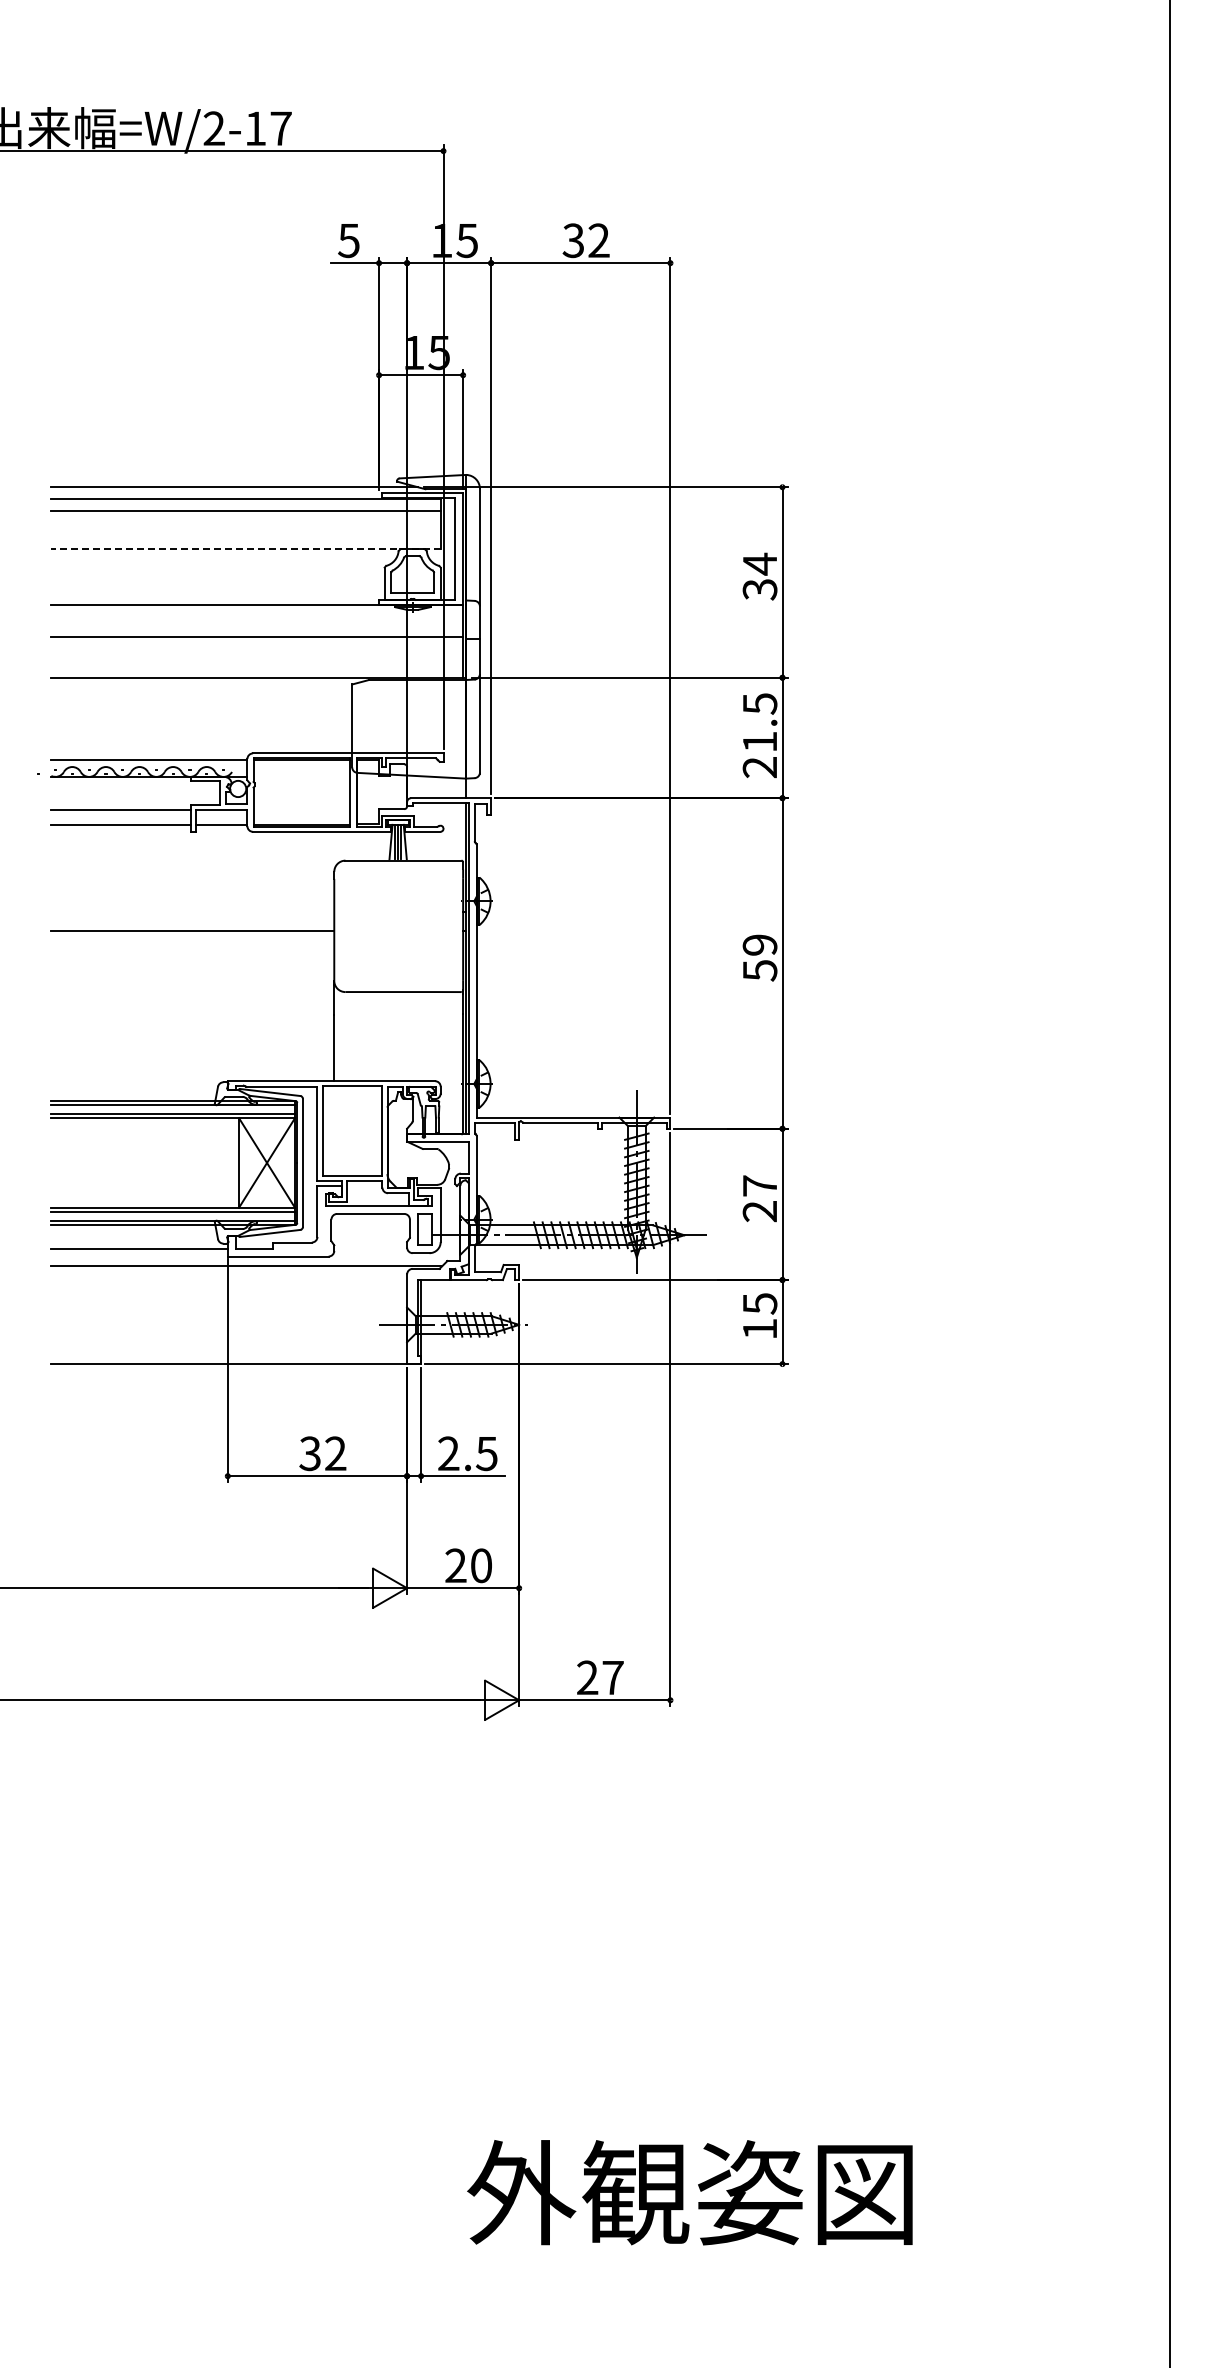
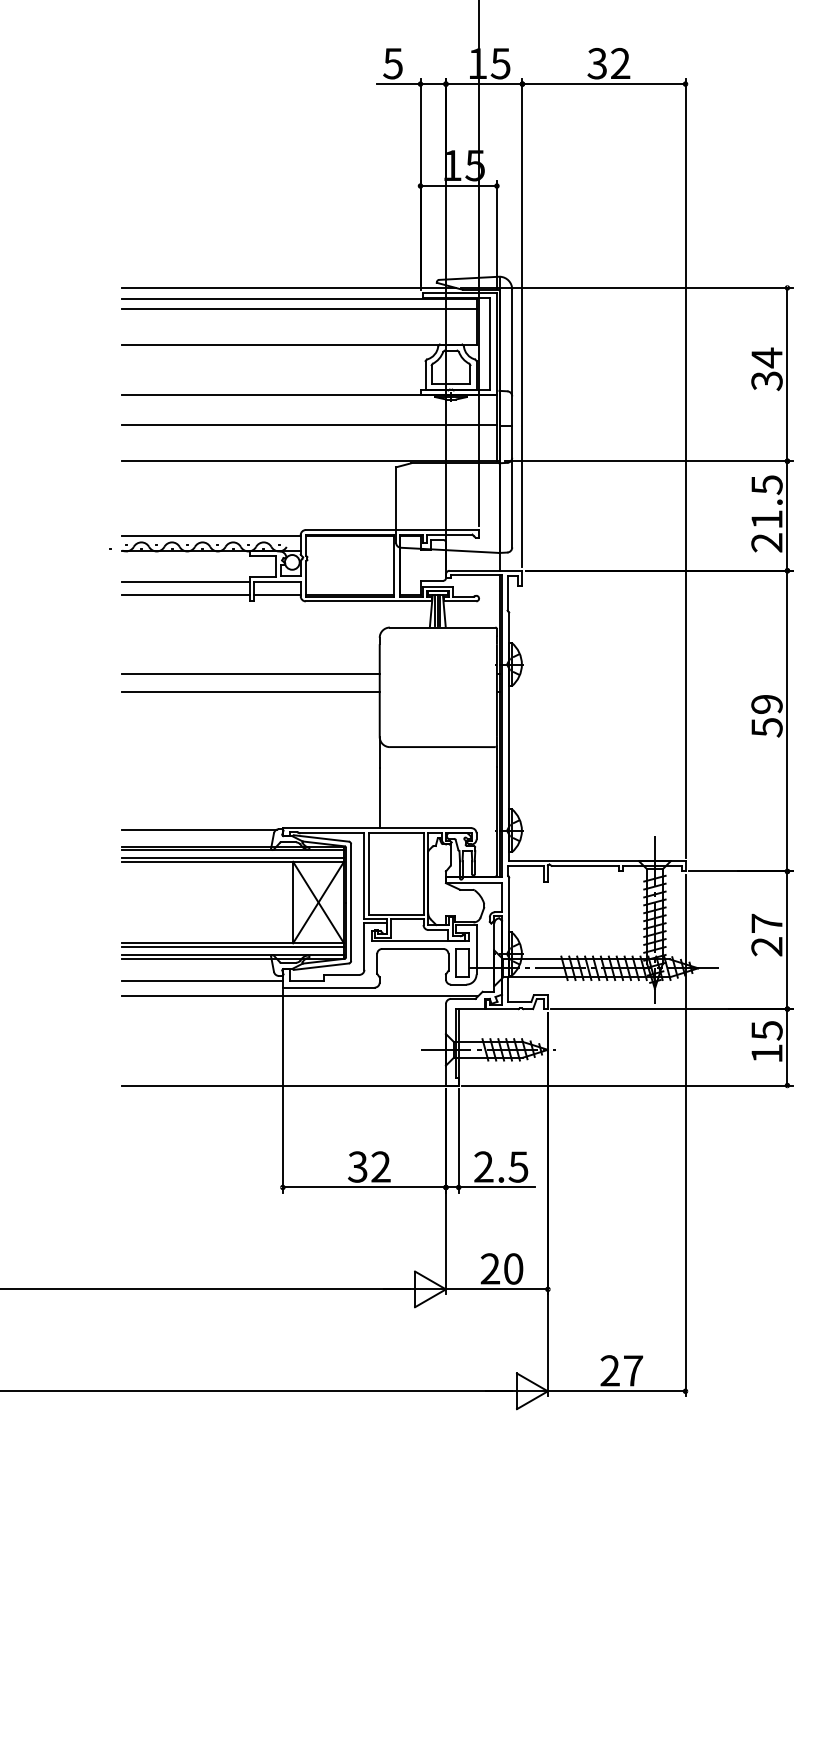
line: (246, 549) -> (299, 344), dashed -> solid
line: (192, 911) -> (250, 673), added
line: (136, 1082) -> (199, 829), added

